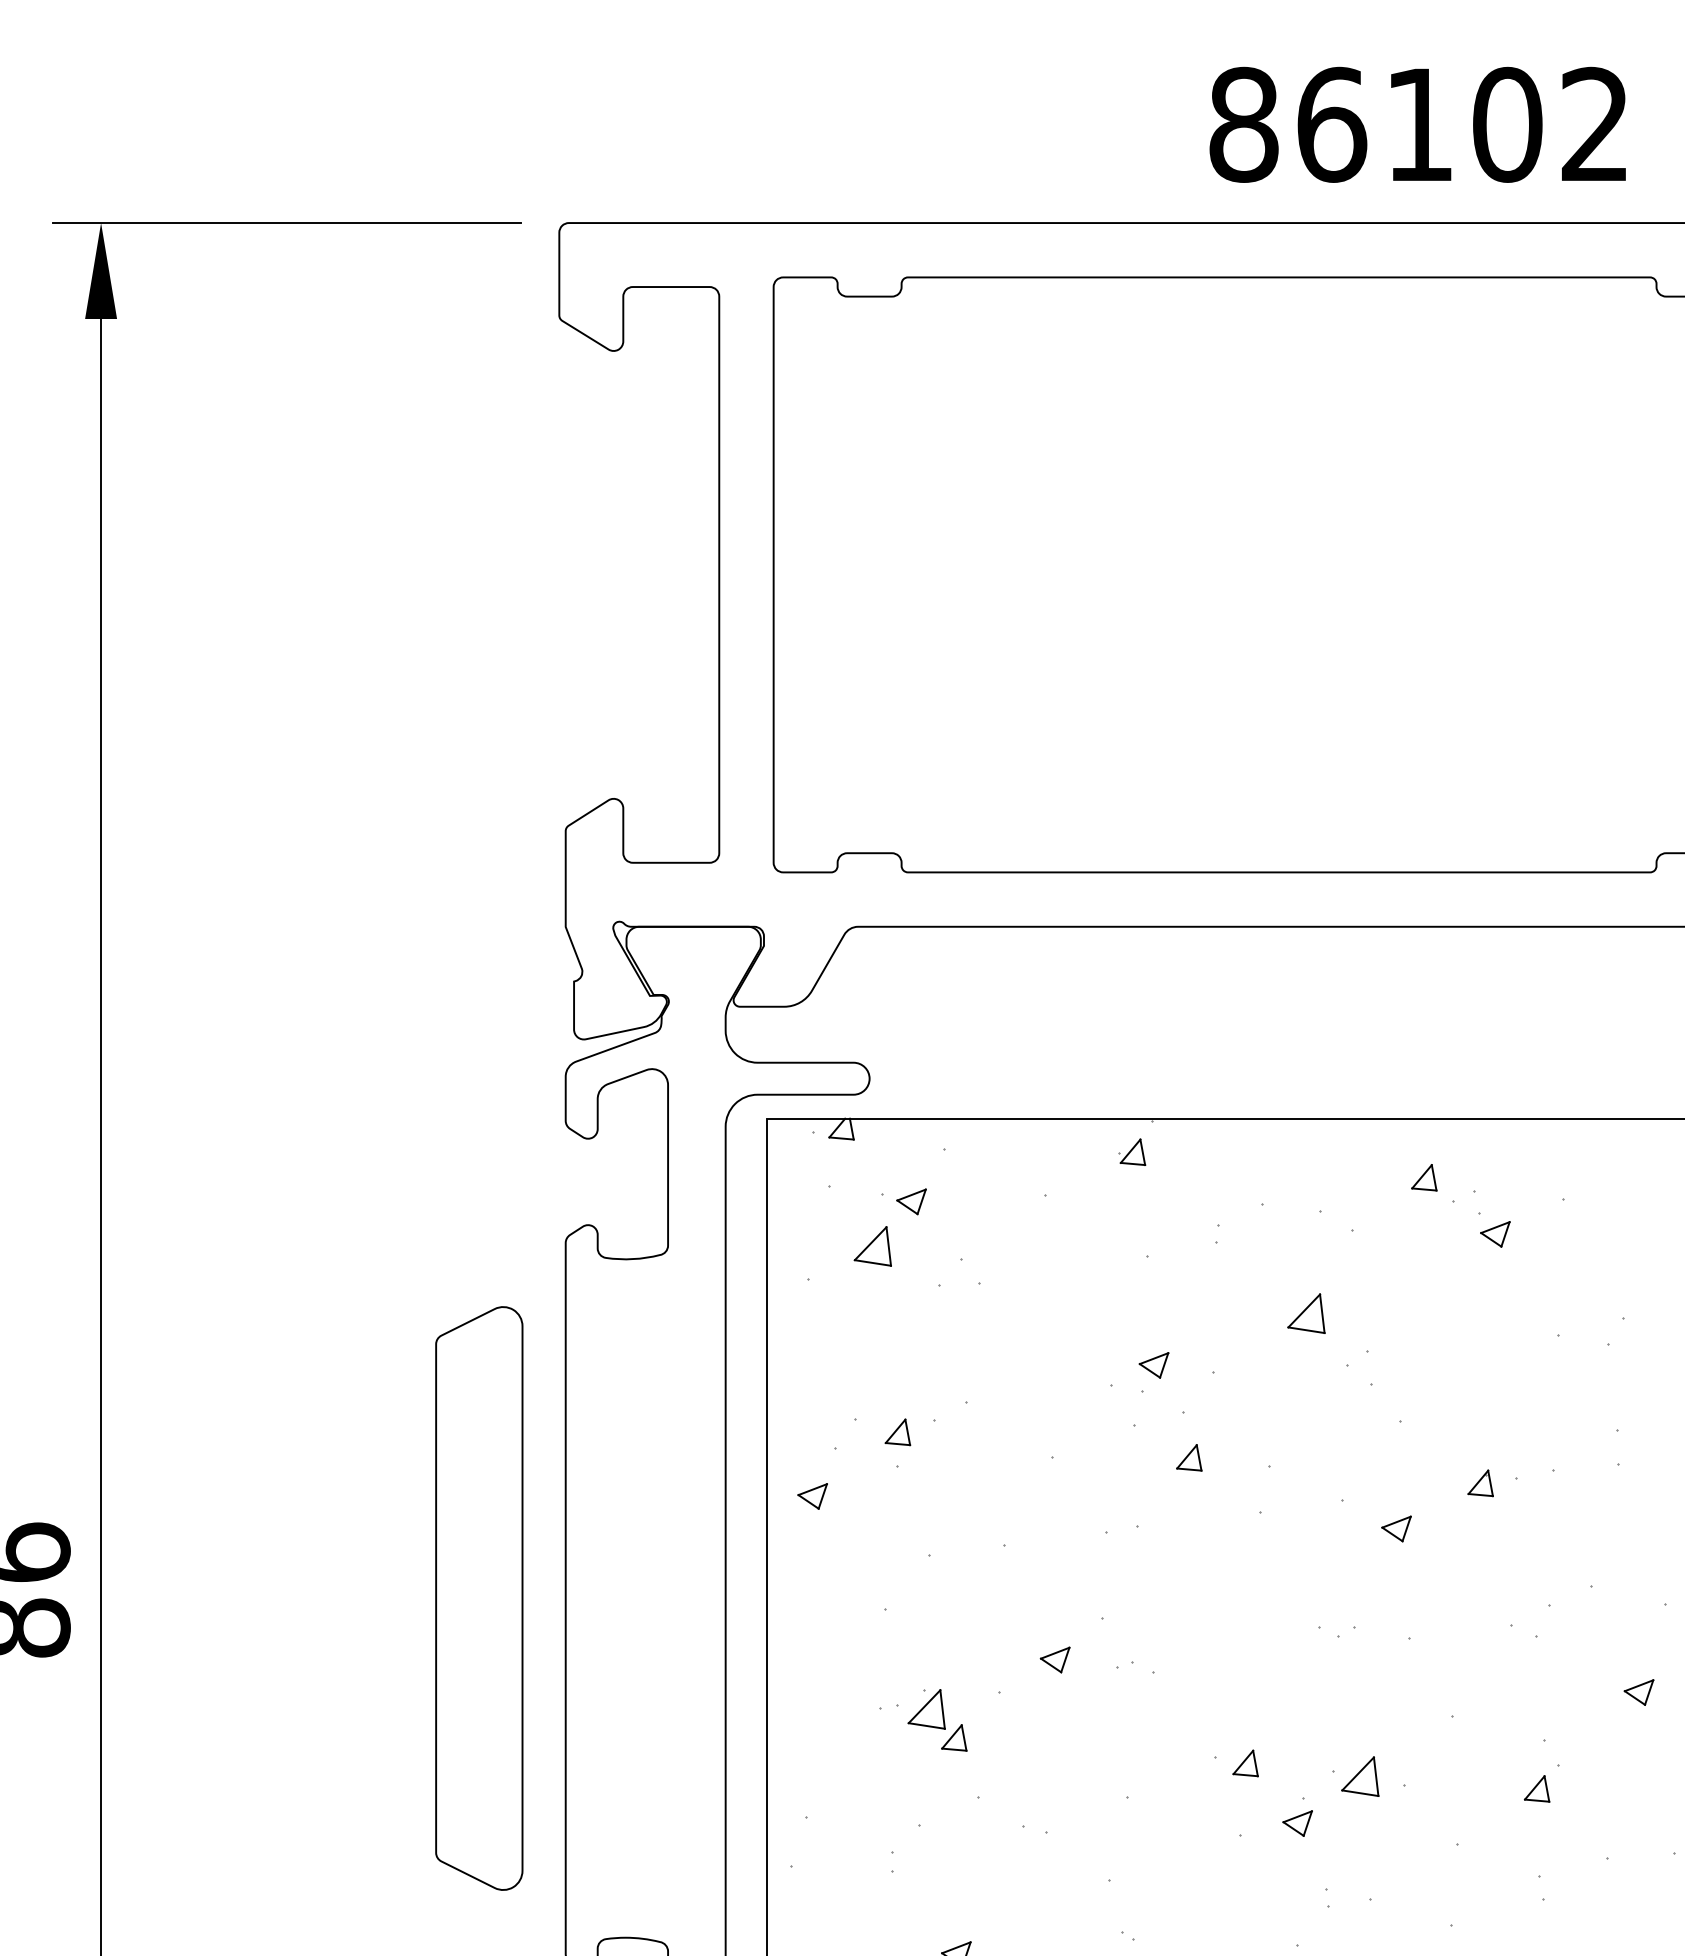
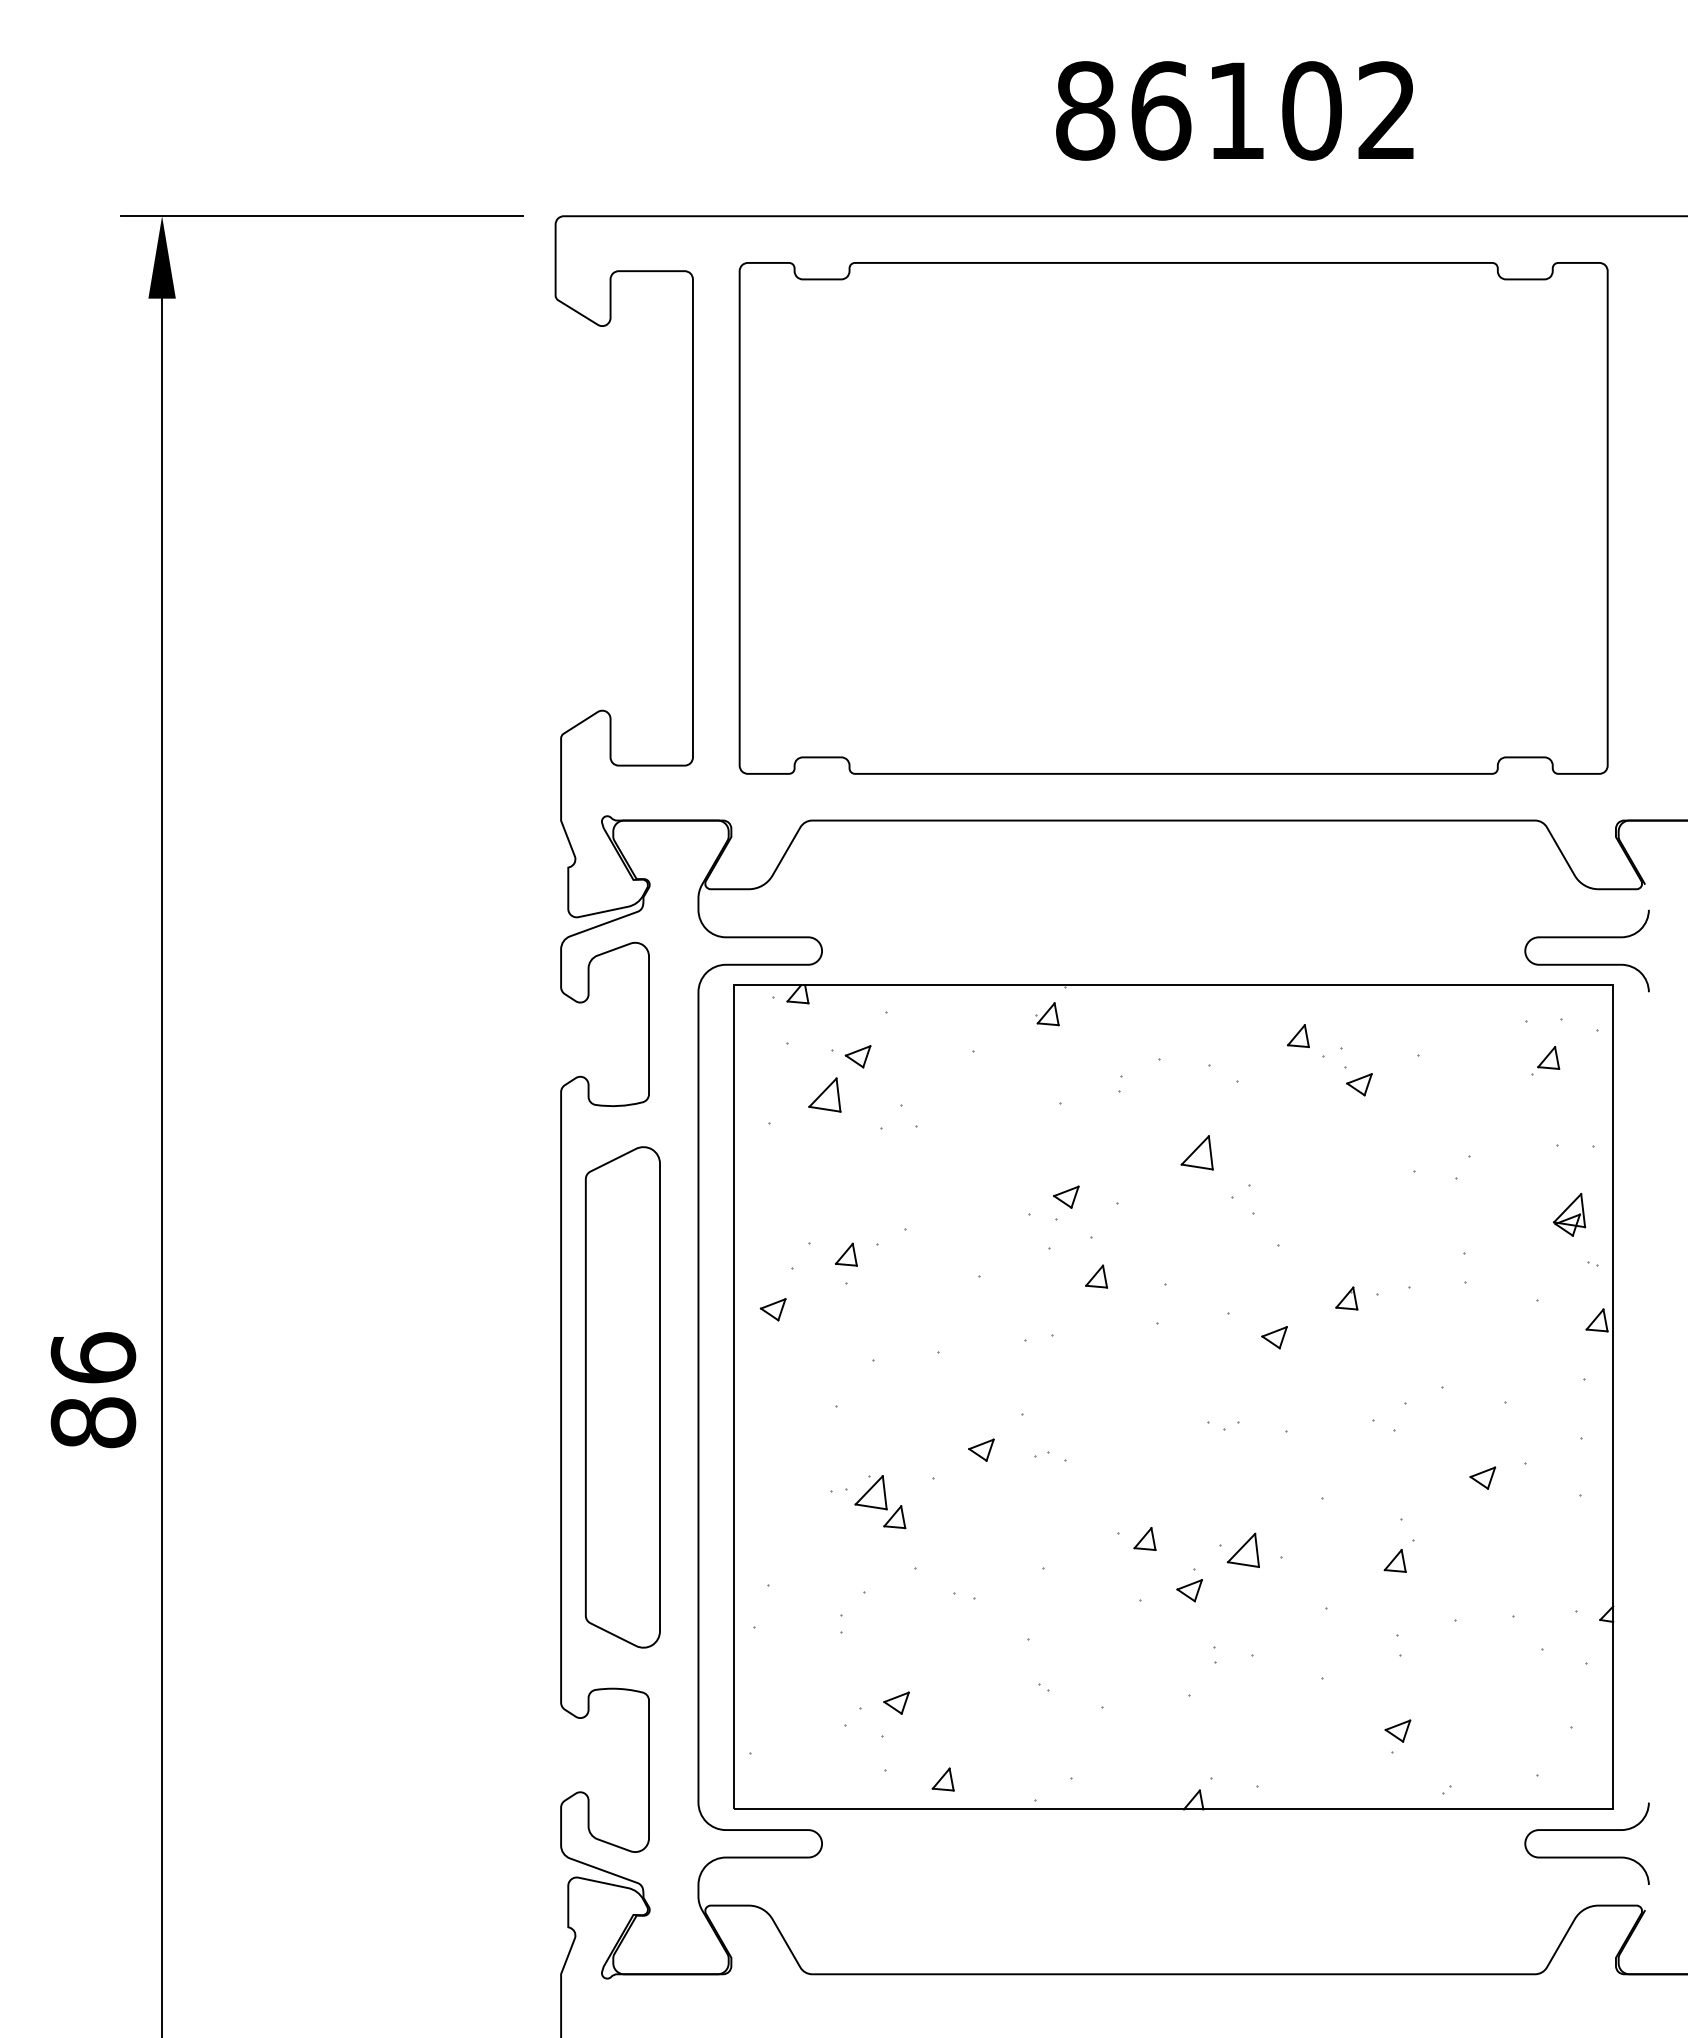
text: (1417, 124) -> (1234, 110), moved
part: (478, 1598) -> (622, 1397), moved

